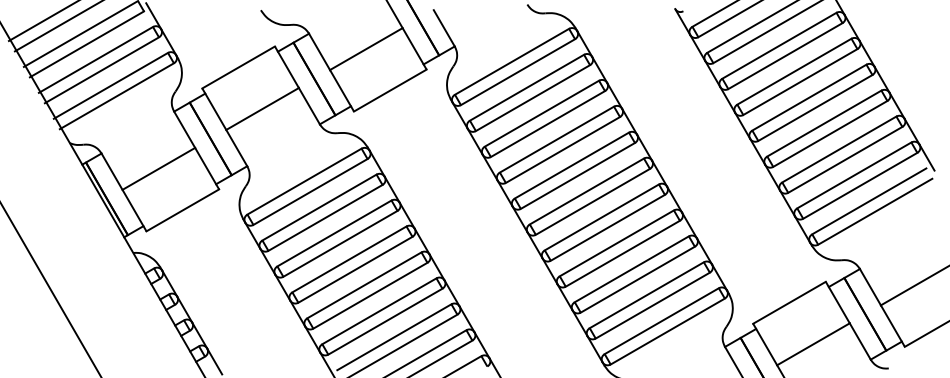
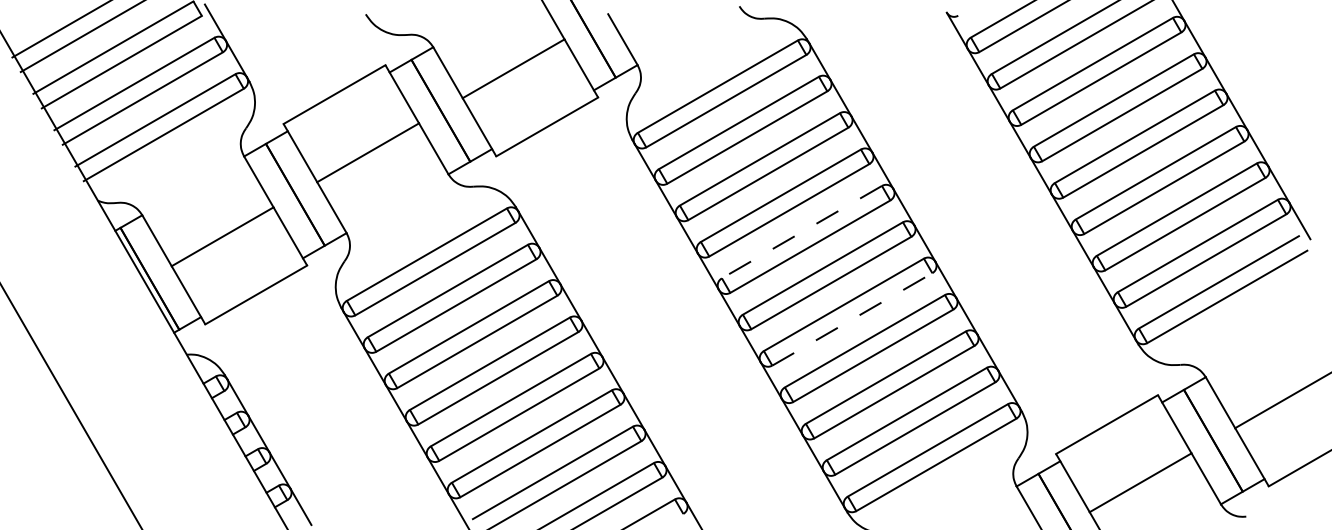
line: (571, 165) -> (801, 232), solid -> dashed
line: (607, 227) -> (852, 319), solid -> dashed

